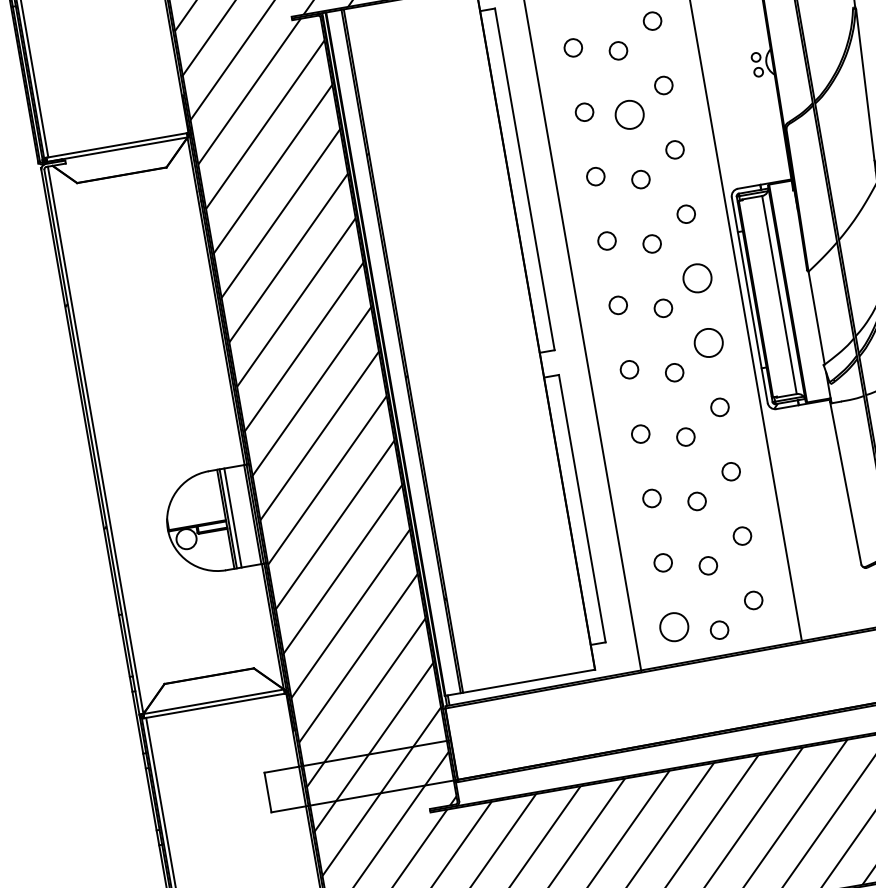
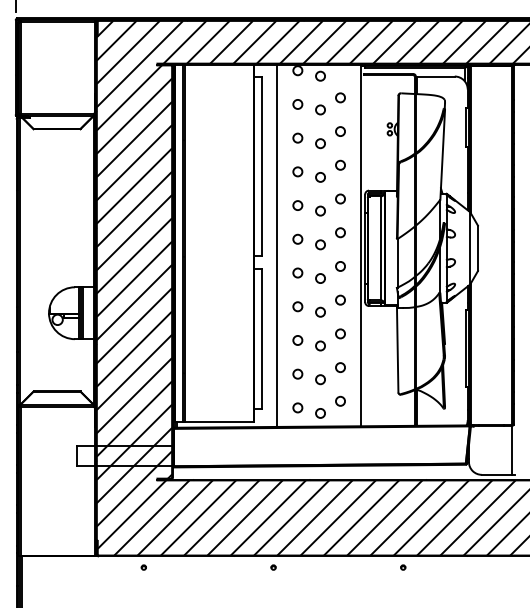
circle: (629, 114) -> (320, 143), size x0.62
circle: (697, 278) -> (340, 232), size x0.62
circle: (708, 343) -> (340, 266), size x0.62
circle: (673, 626) -> (297, 407), size x0.62

